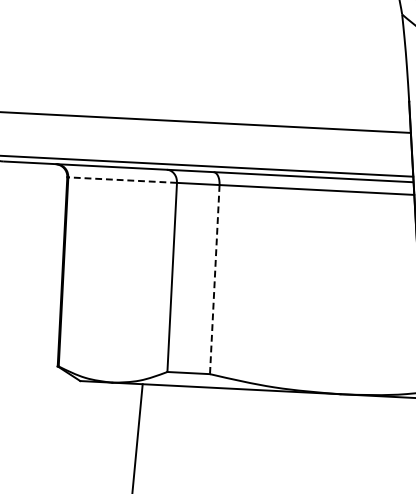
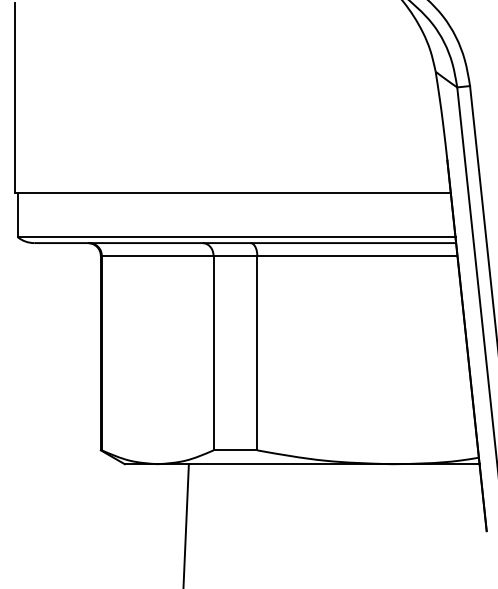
line: (122, 180) -> (157, 256), dashed -> solid
line: (214, 279) -> (257, 353), dashed -> solid

